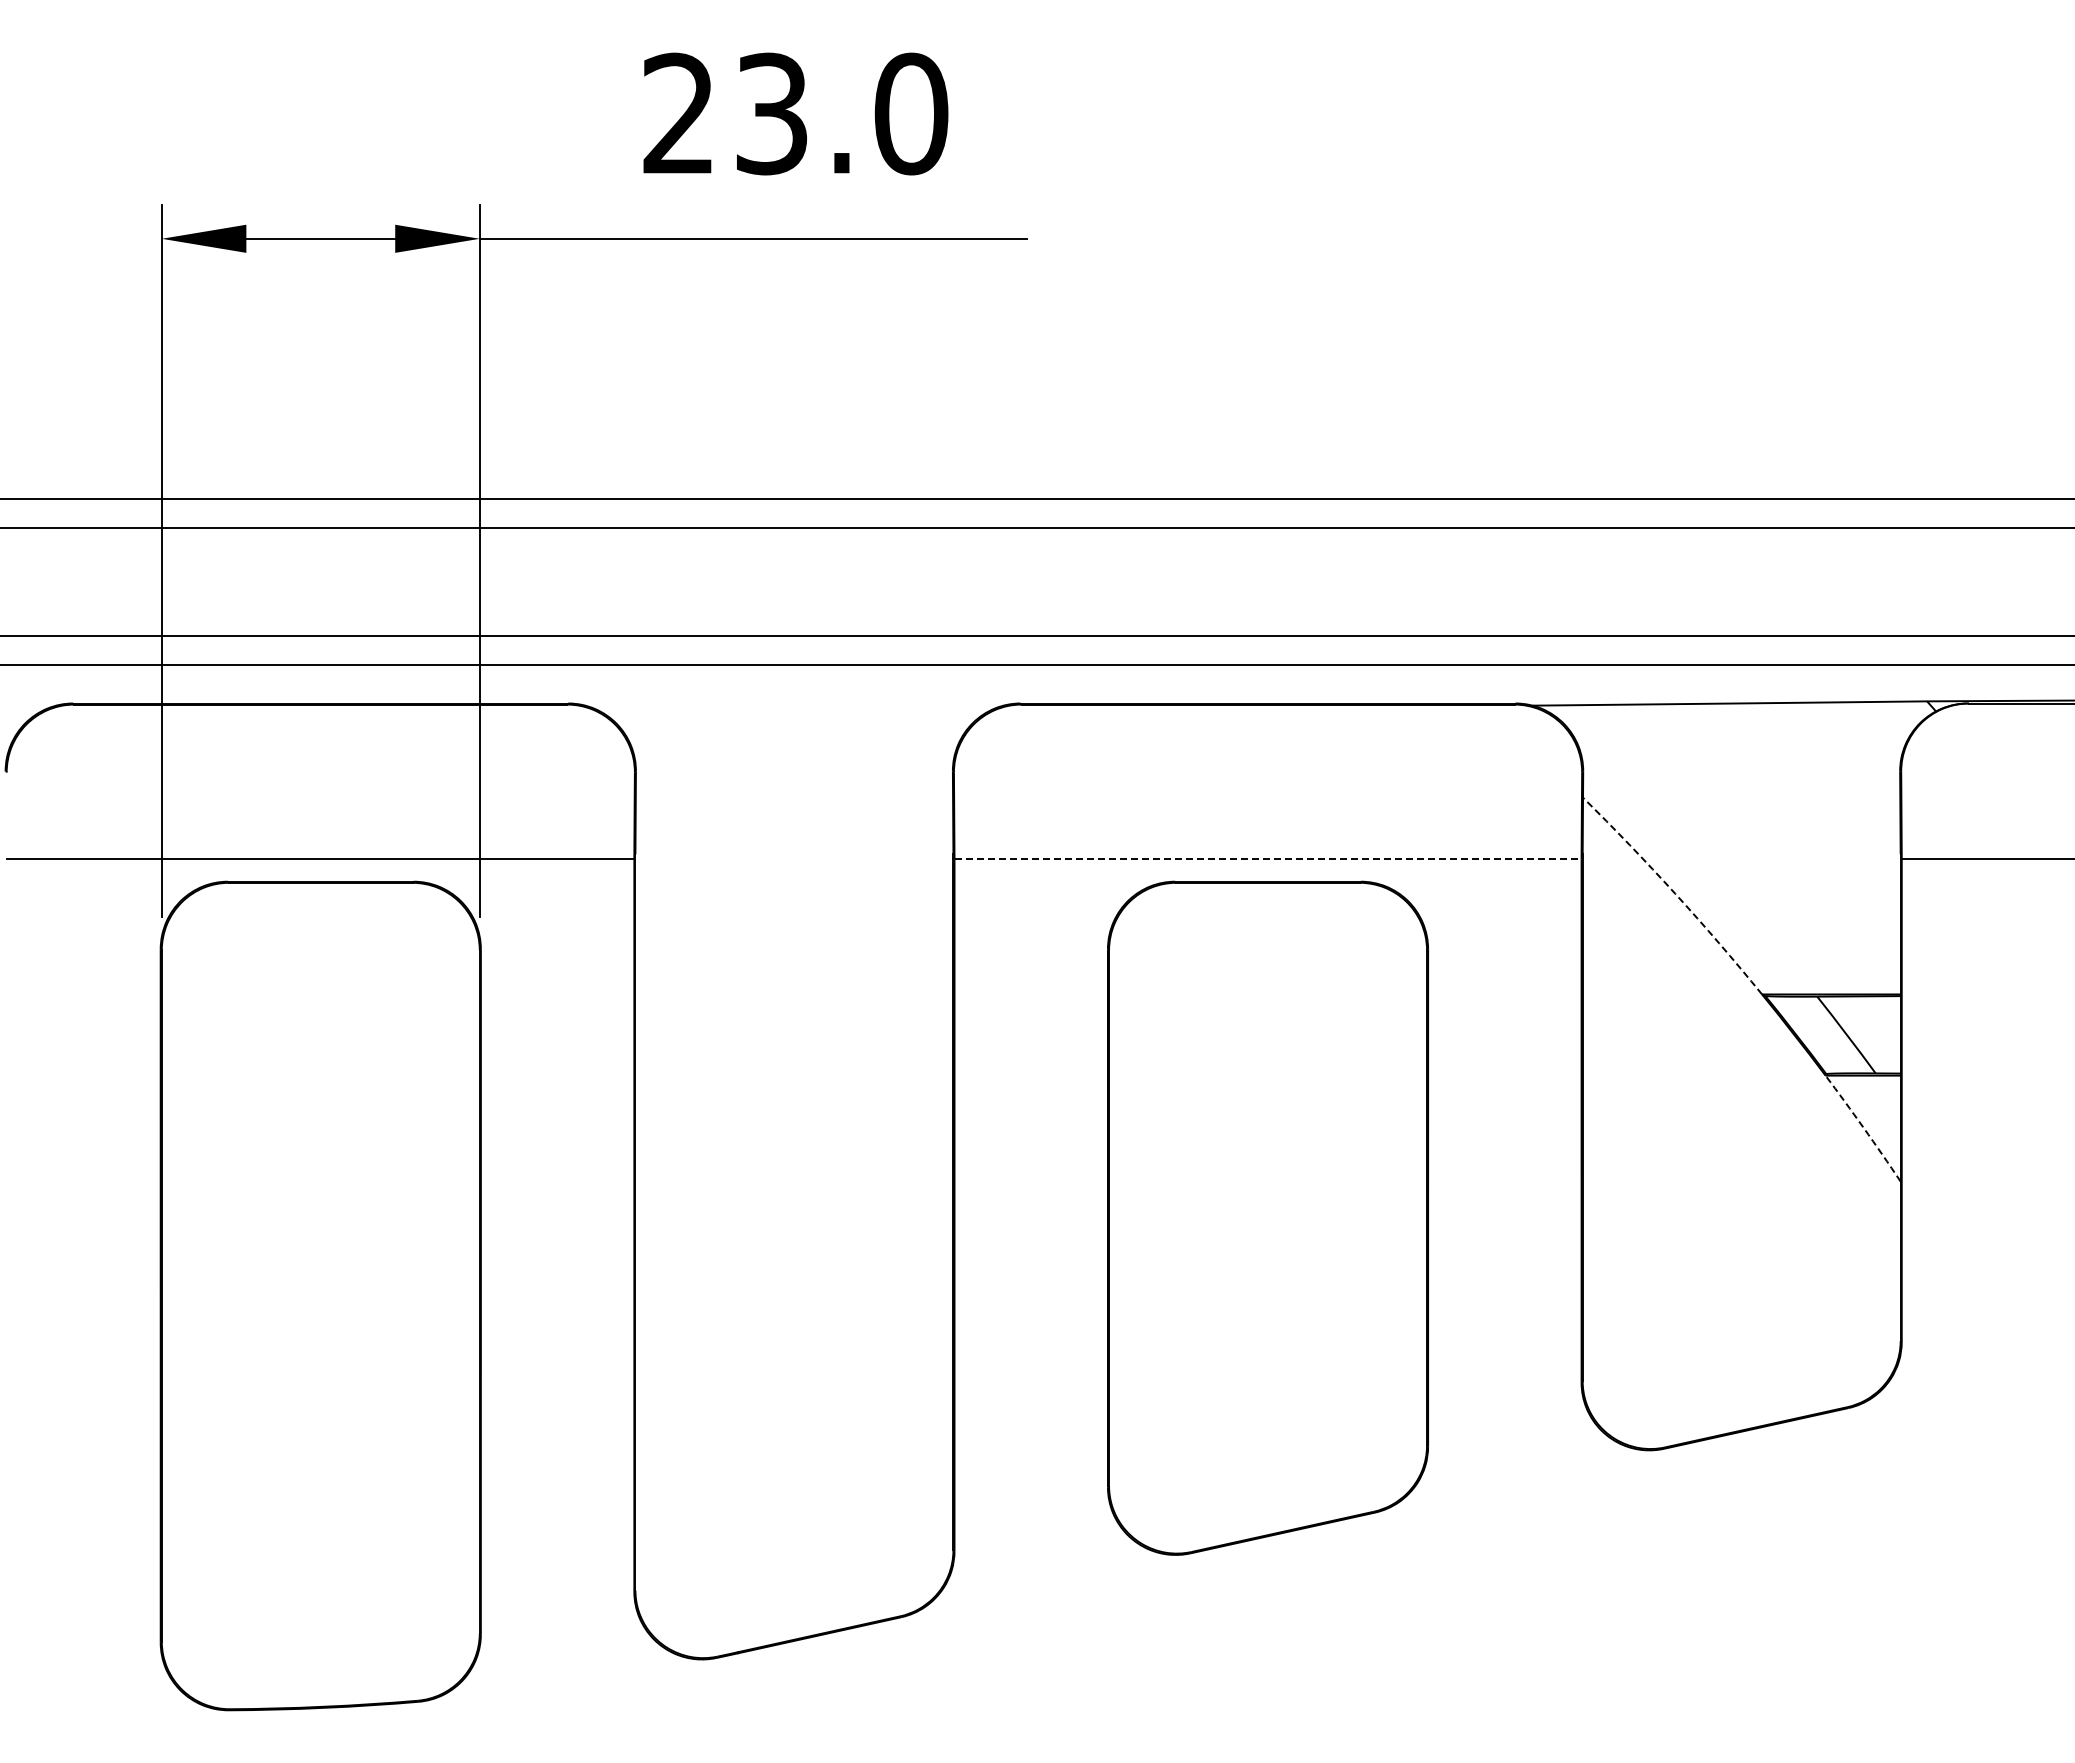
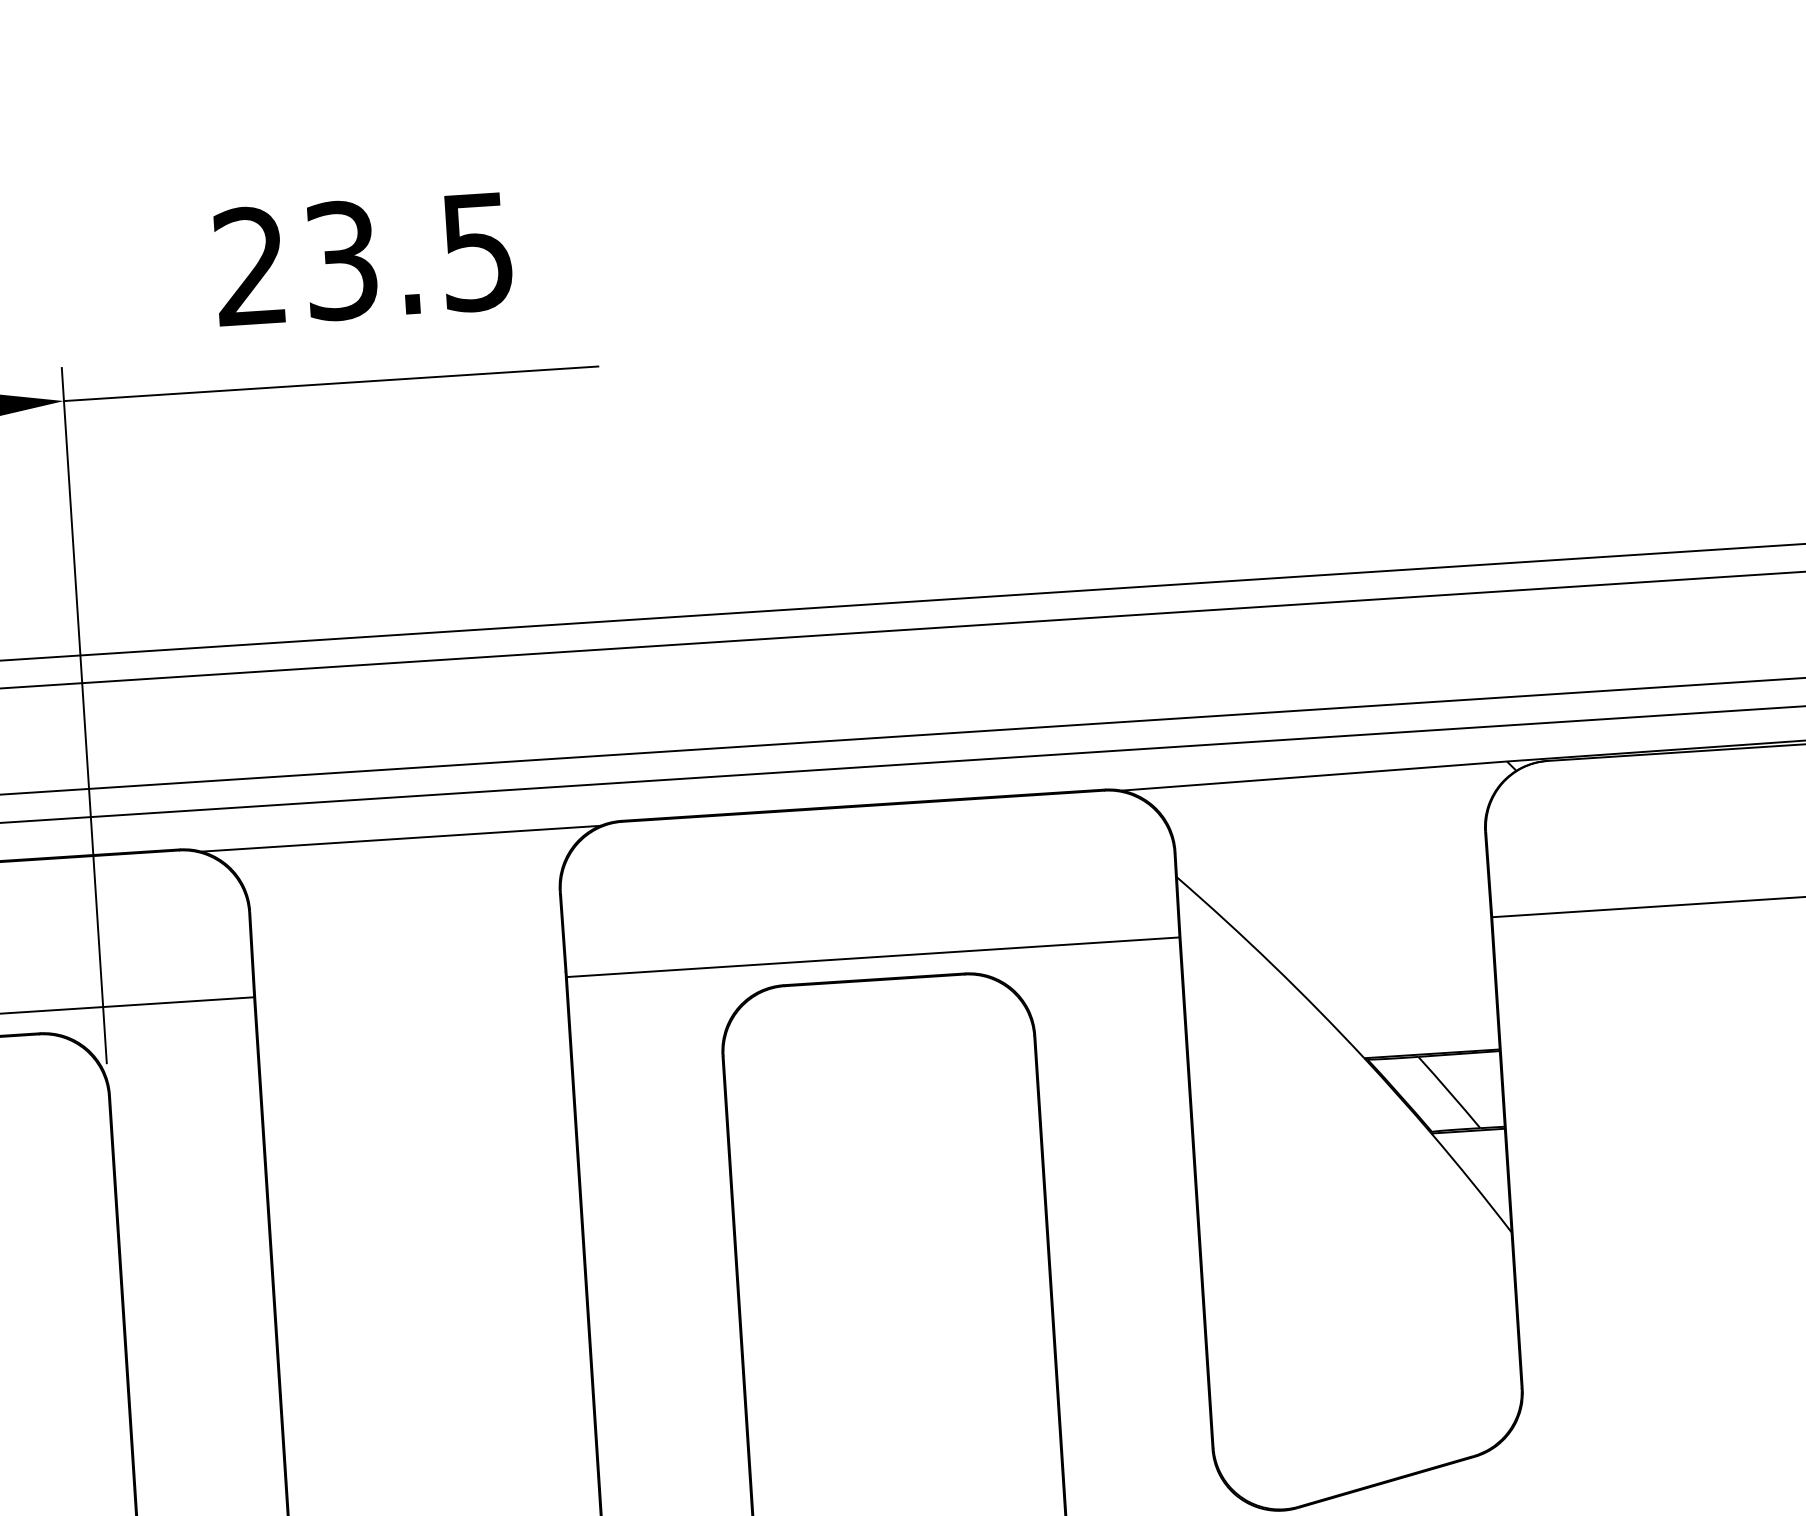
text: (911, 113) -> (477, 251), 23.0 -> 23.5
line: (794, 707) -> (401, 839), added
line: (1268, 859) -> (873, 957), dashed -> solid
arc: (1675, 893) -> (1273, 965), dashed -> solid
arc: (1863, 1128) -> (1471, 1182), dashed -> solid

